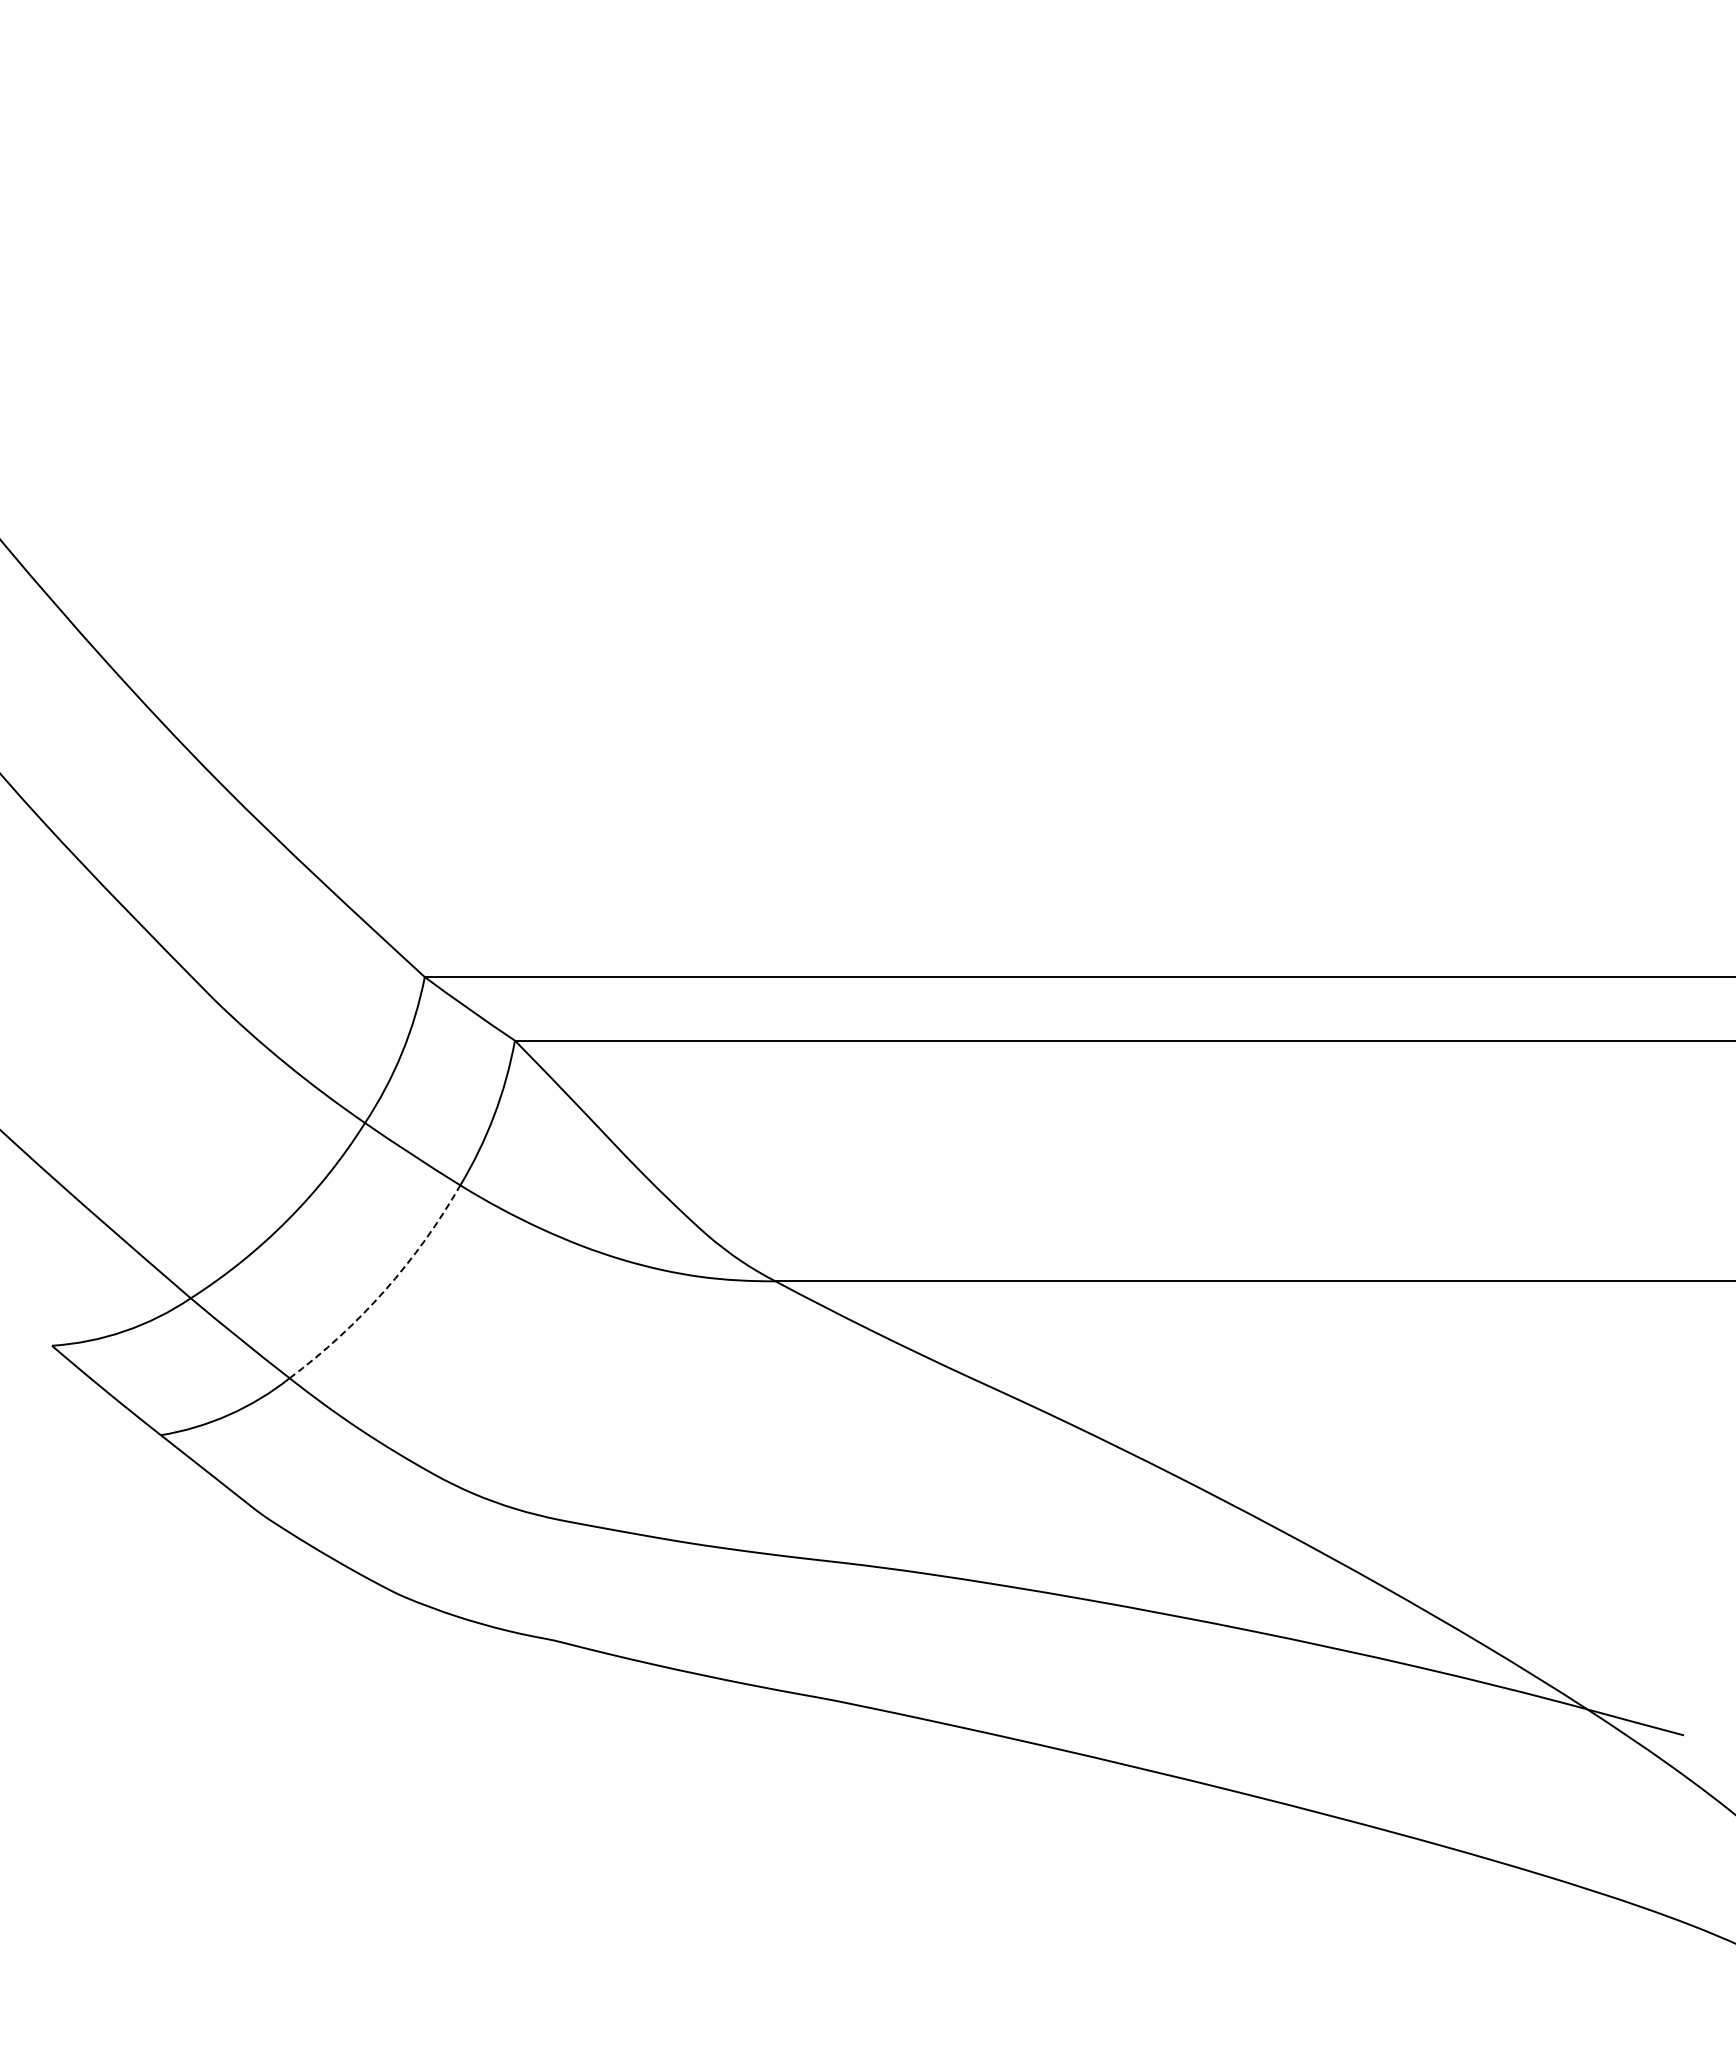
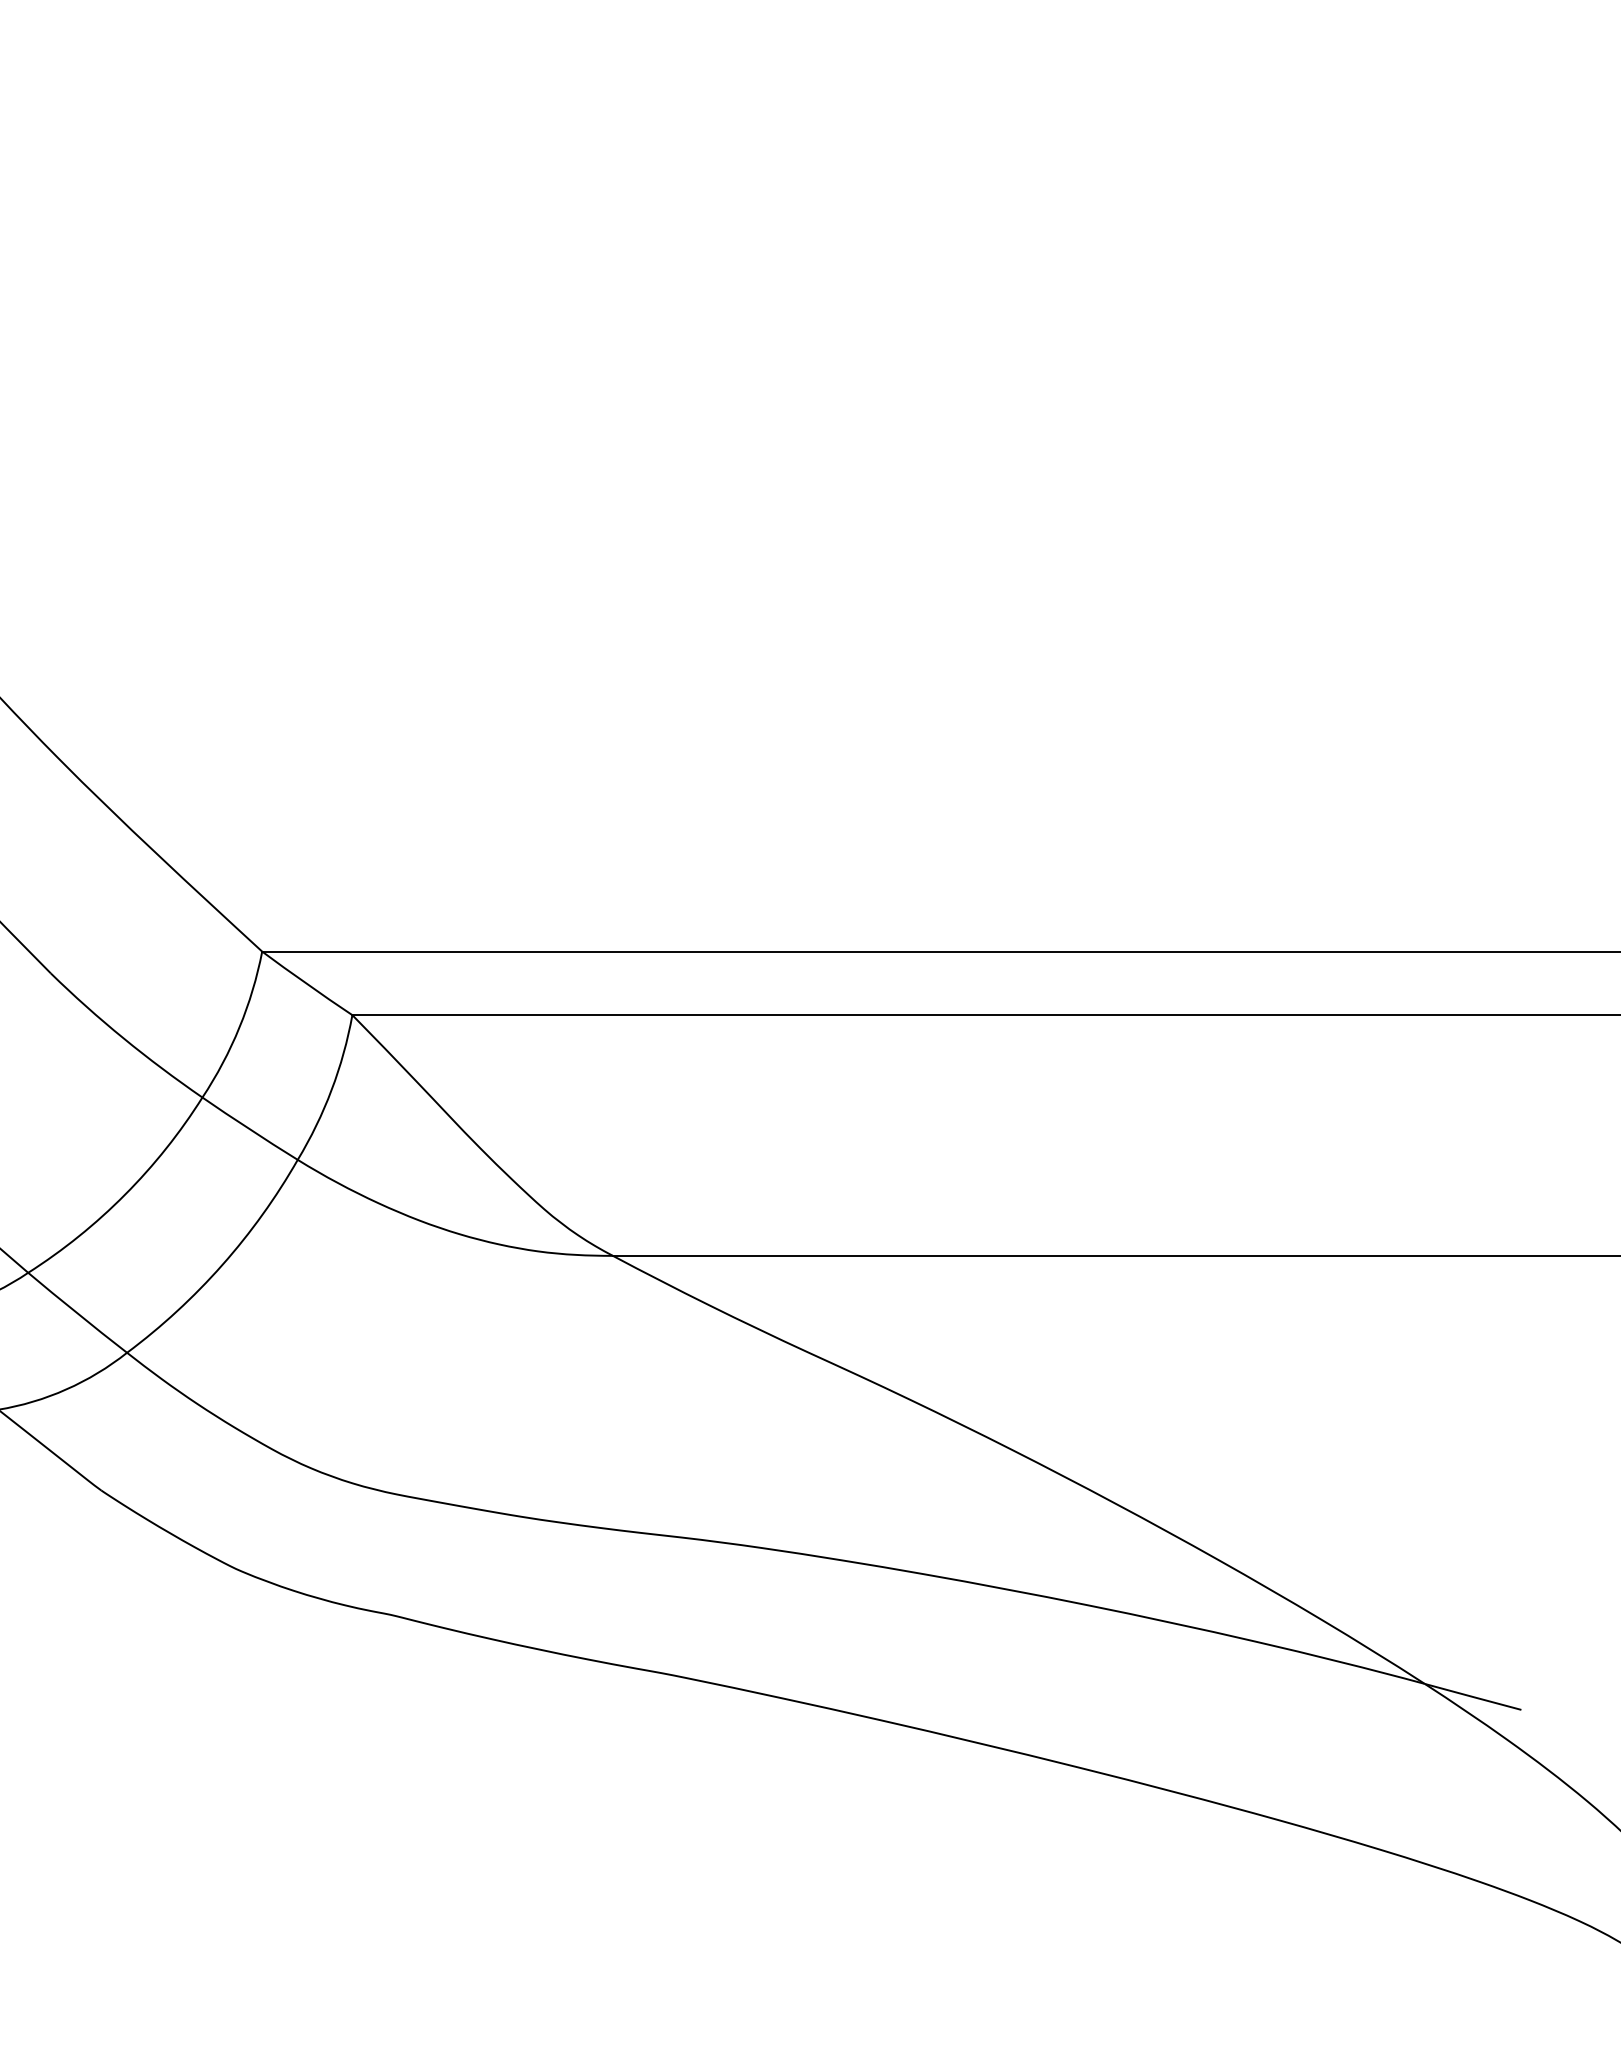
arc: (384, 1290) -> (221, 1265), dashed -> solid

